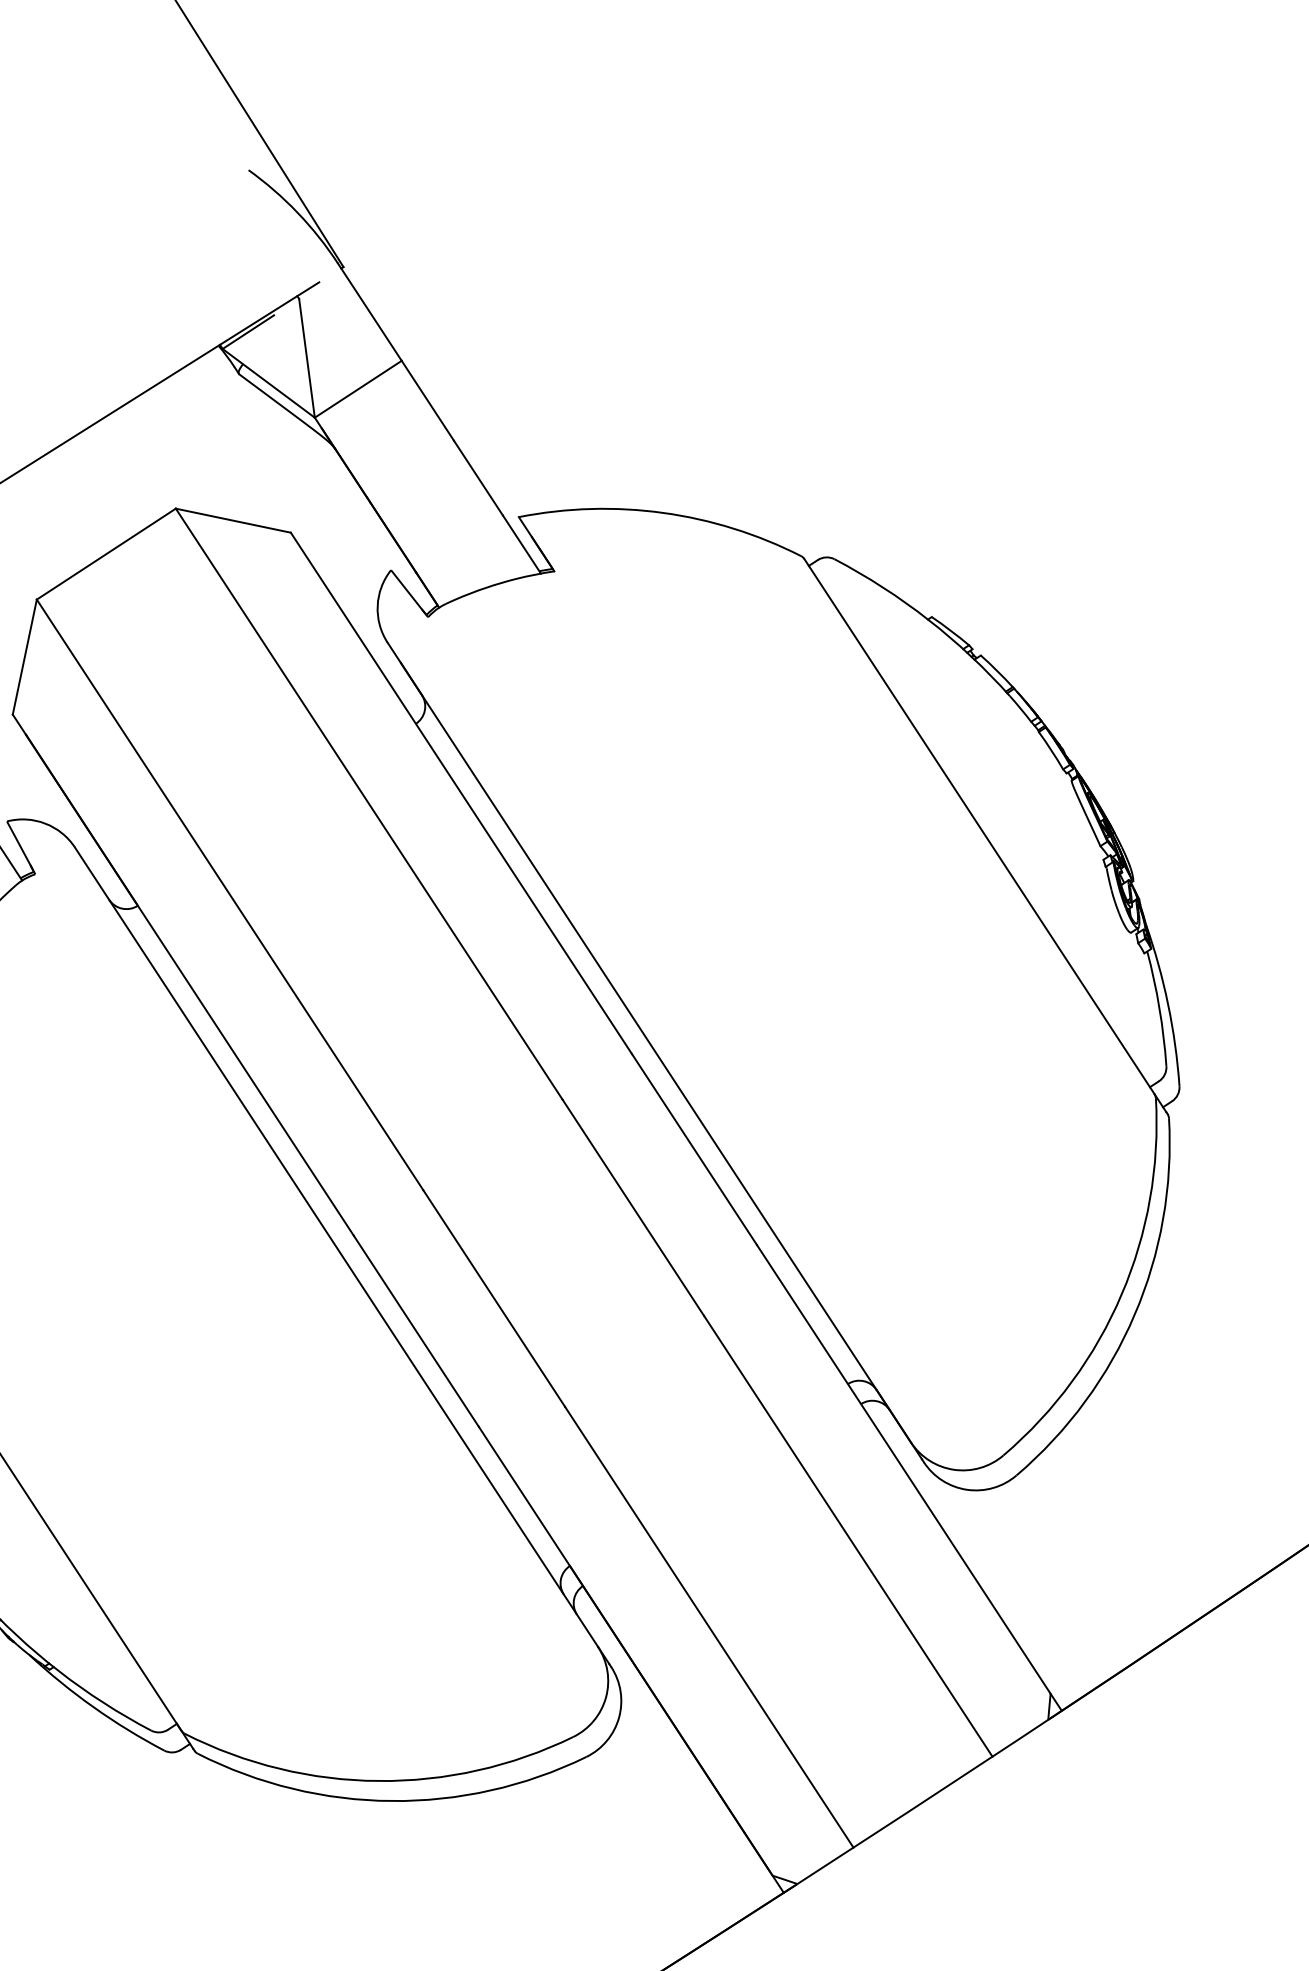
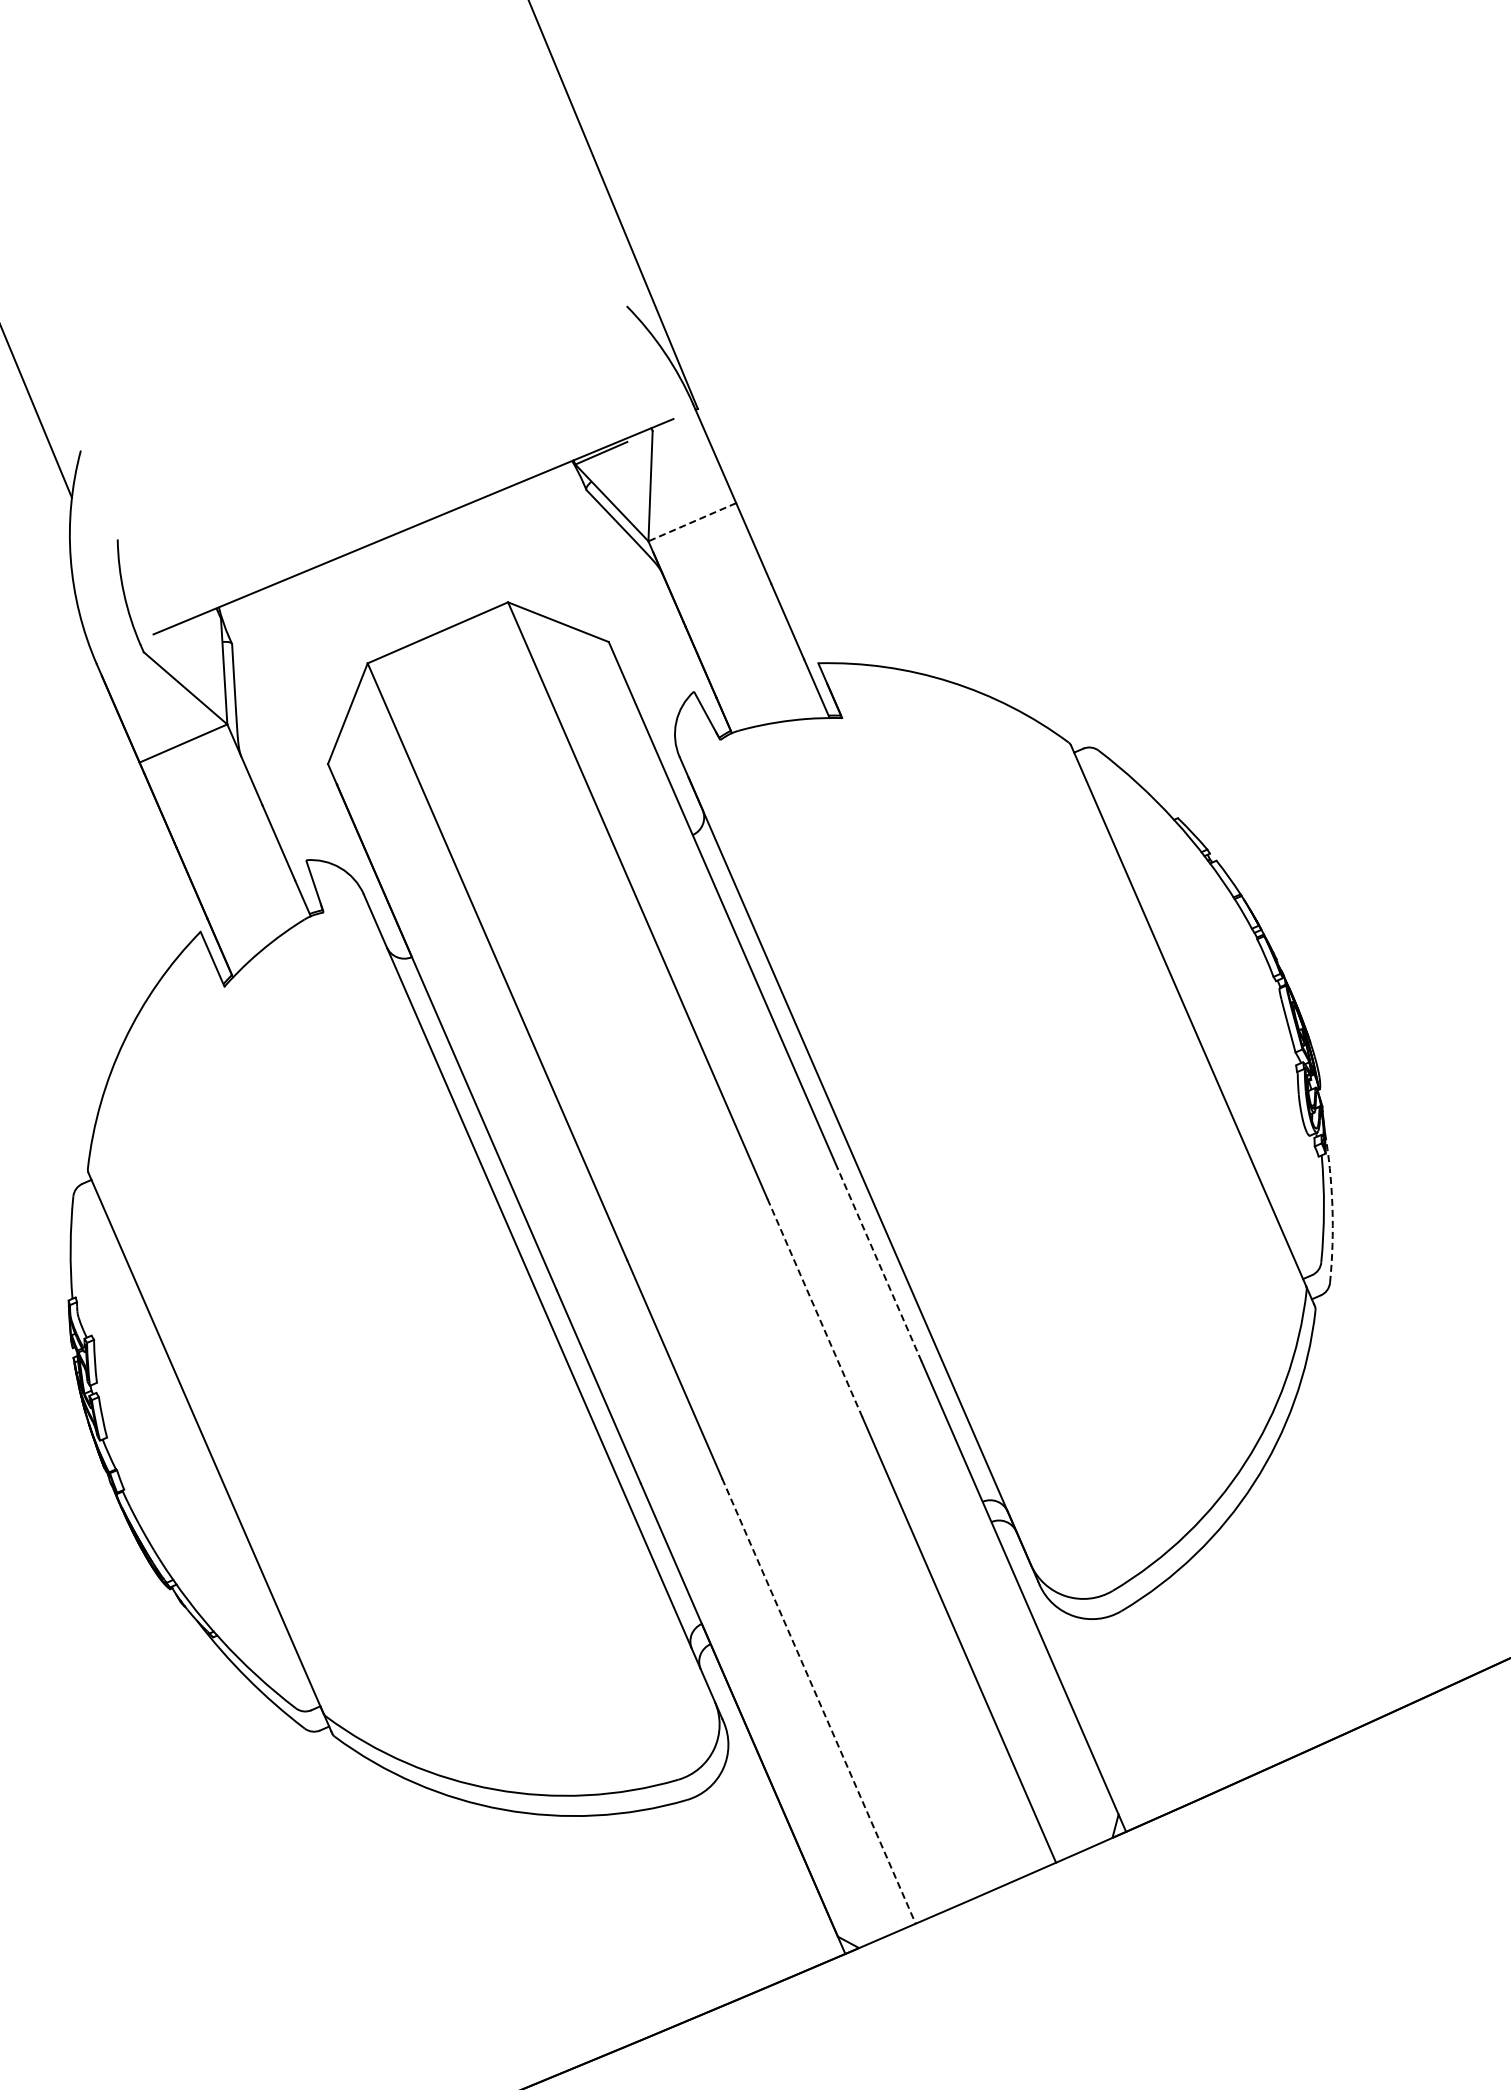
line: (358, 389) -> (692, 522), solid -> dashed
arc: (1168, 1004) -> (1332, 1206), solid -> dashed
line: (694, 1149) -> (879, 1264), solid -> dashed
line: (633, 1207) -> (815, 1308), solid -> dashed
line: (708, 1627) -> (818, 1701), solid -> dashed

